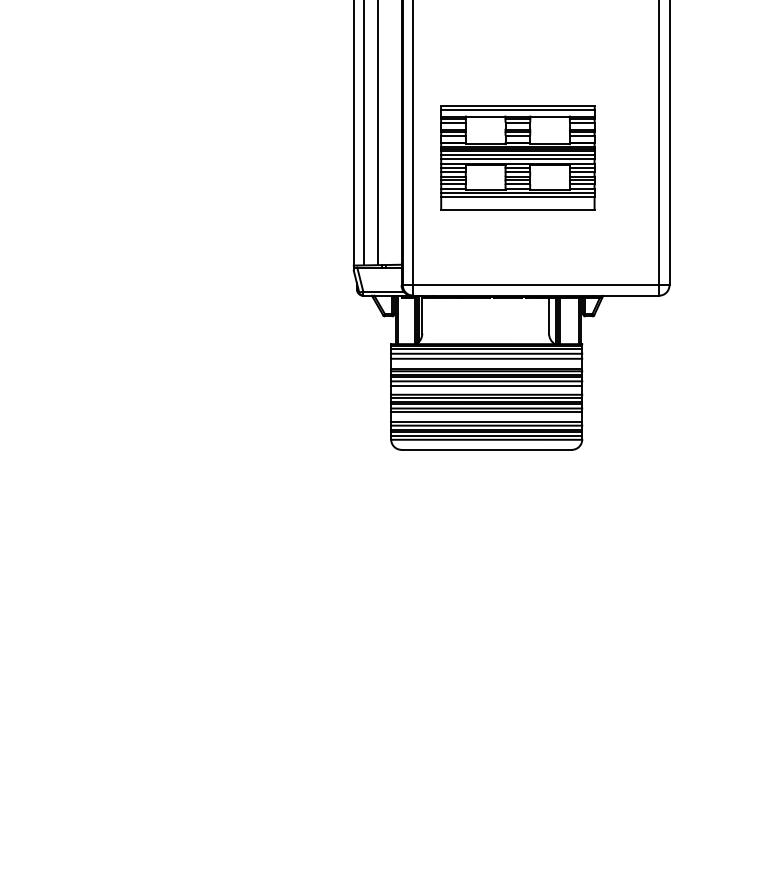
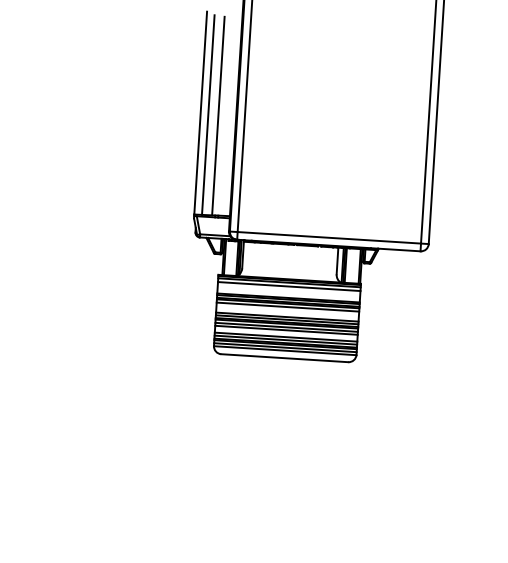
part: (517, 157) -> (321, 141), removed
line: (486, 358) -> (288, 290), removed
line: (486, 385) -> (287, 310), removed

